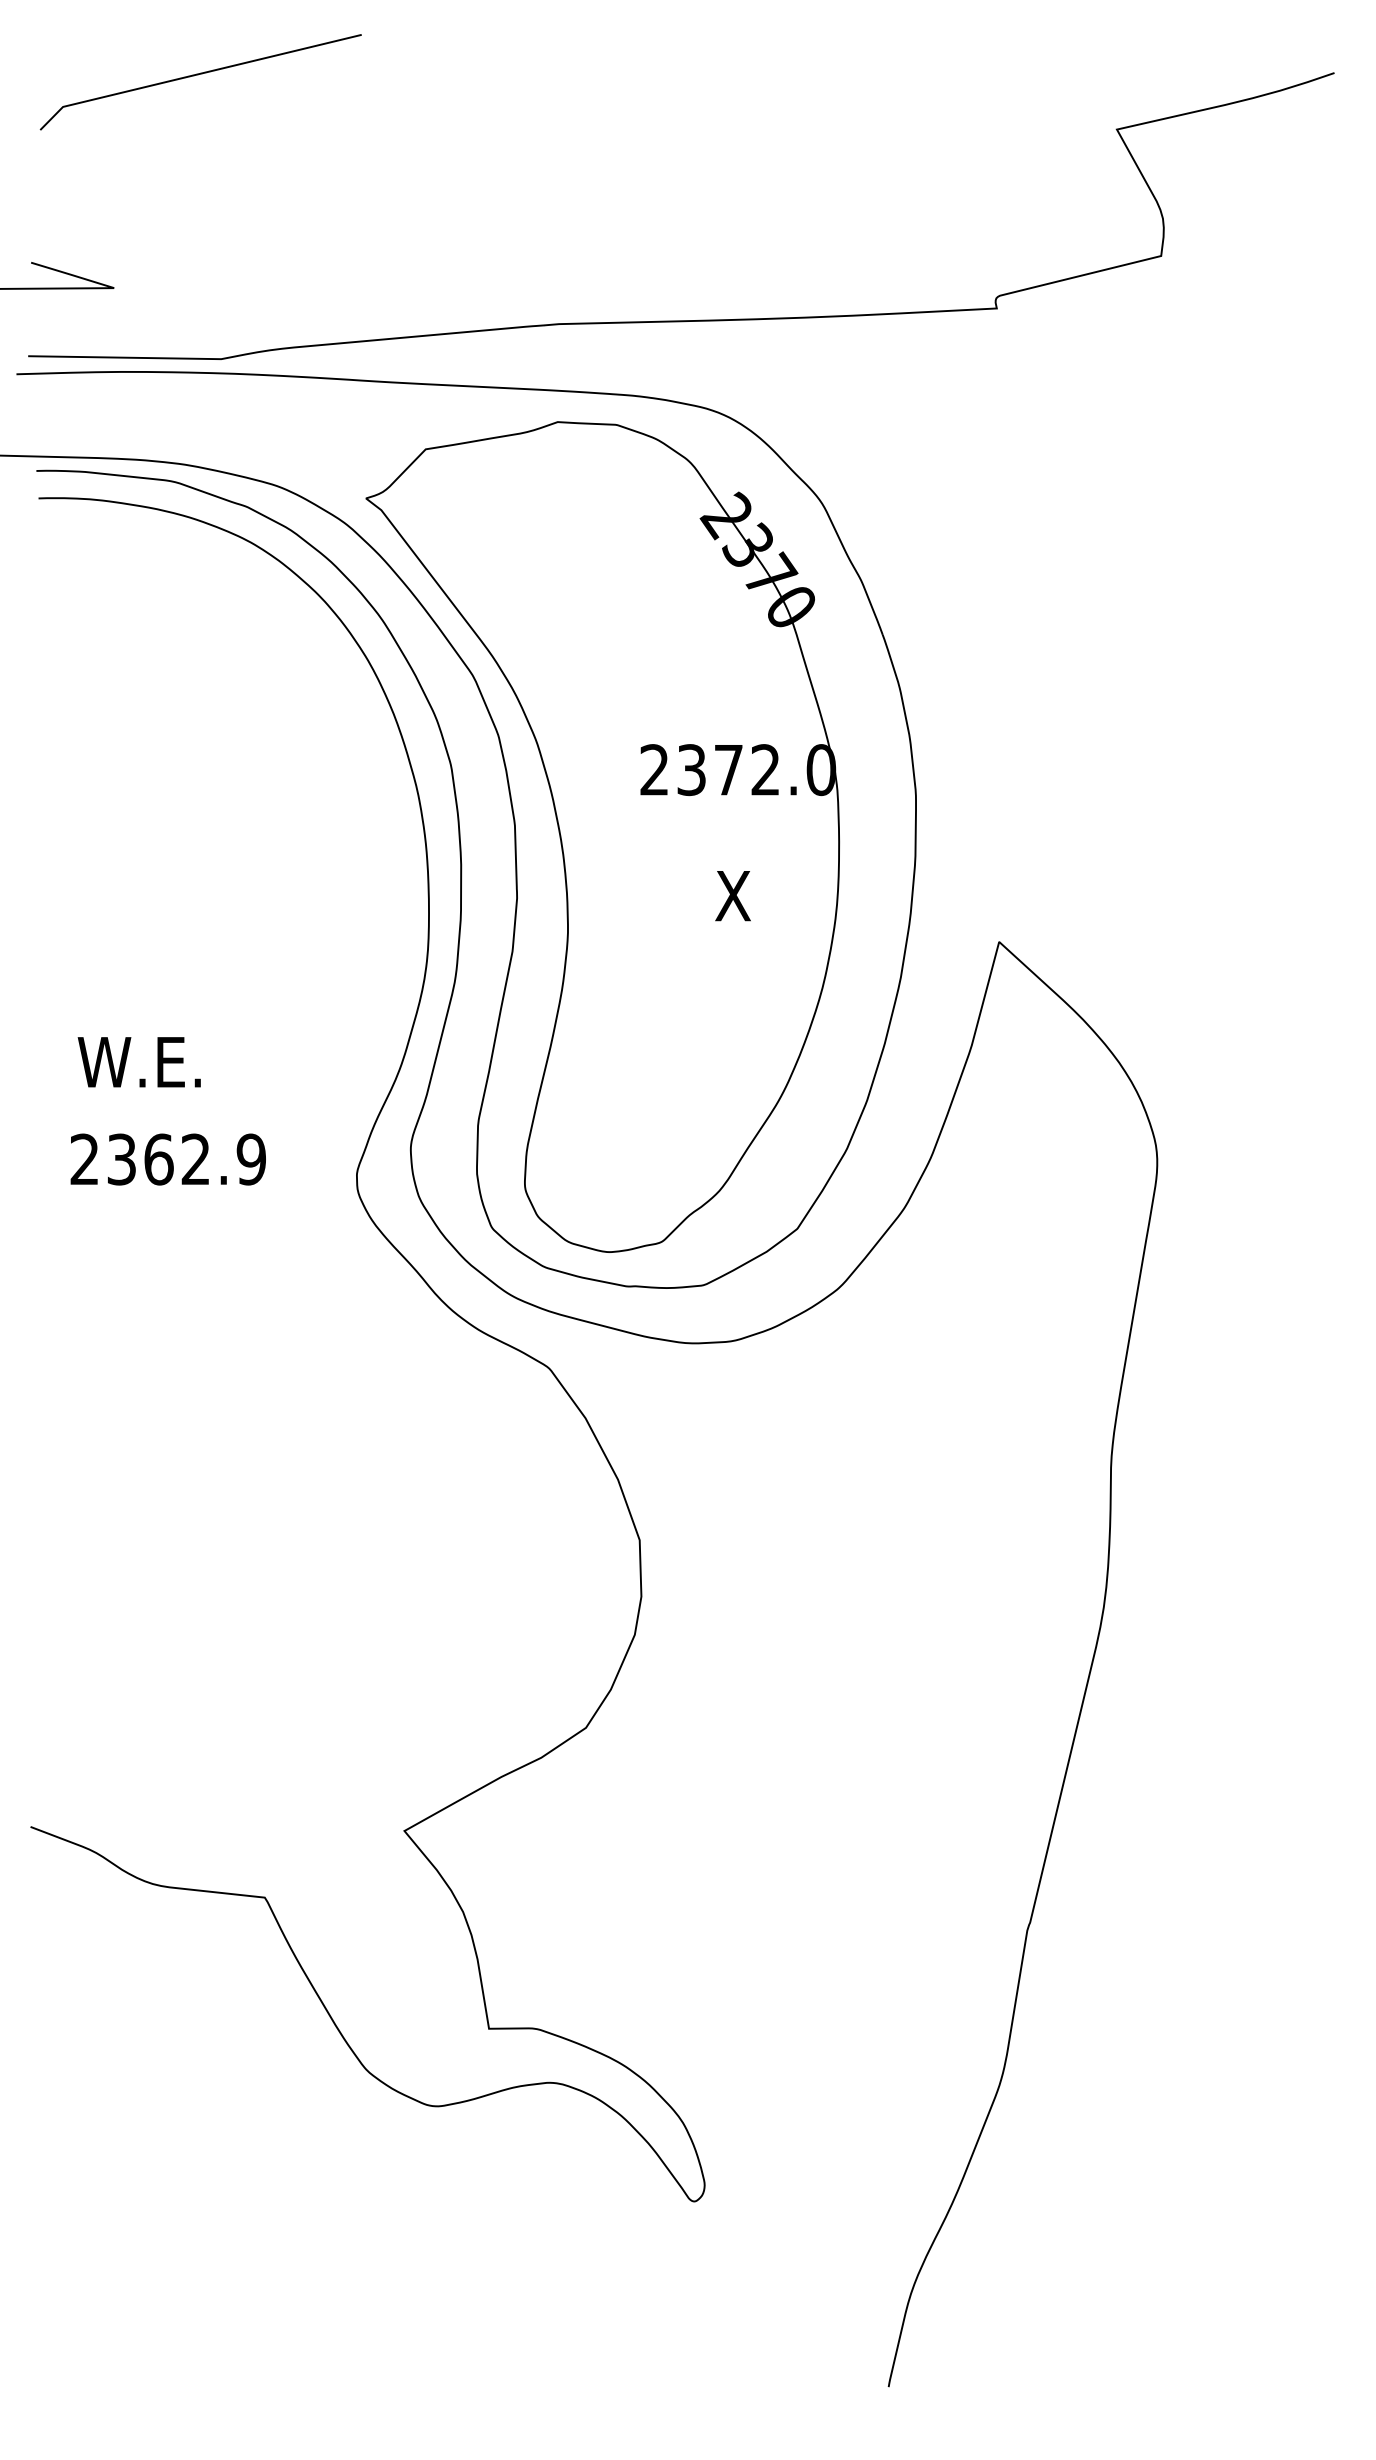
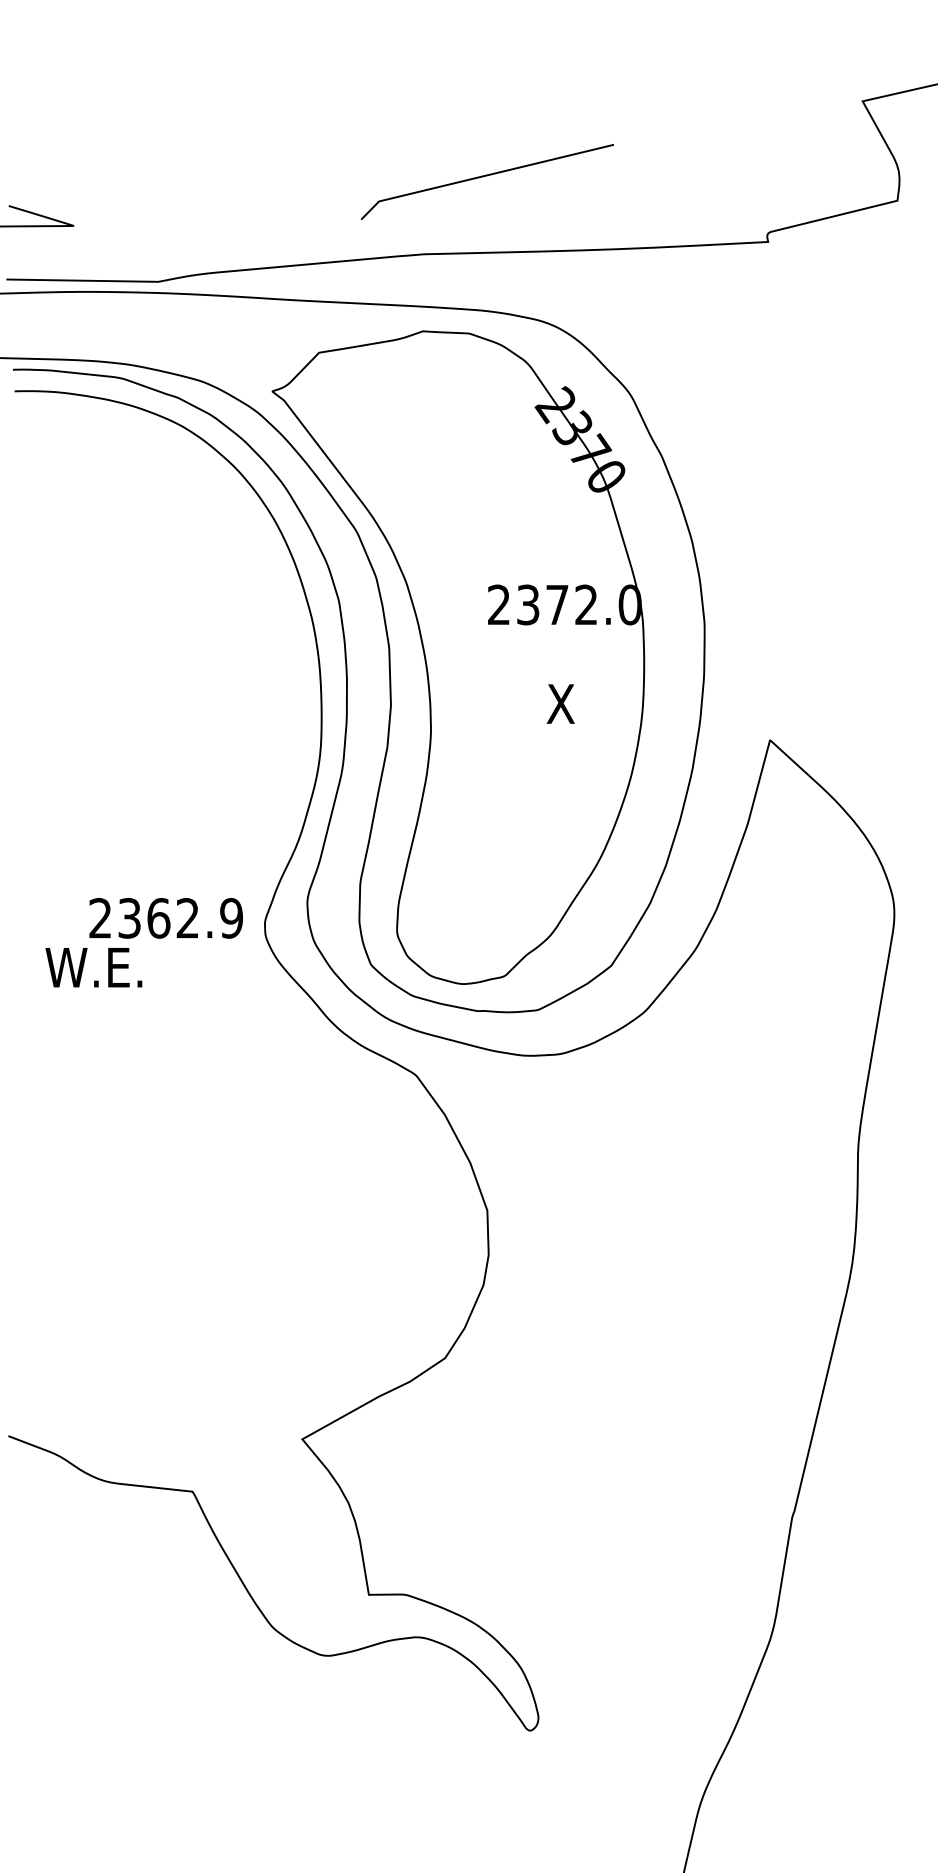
line: (198, 75) -> (485, 176), moved
text: (138, 1062) -> (93, 967), moved
text: (167, 1159) -> (165, 918), moved

